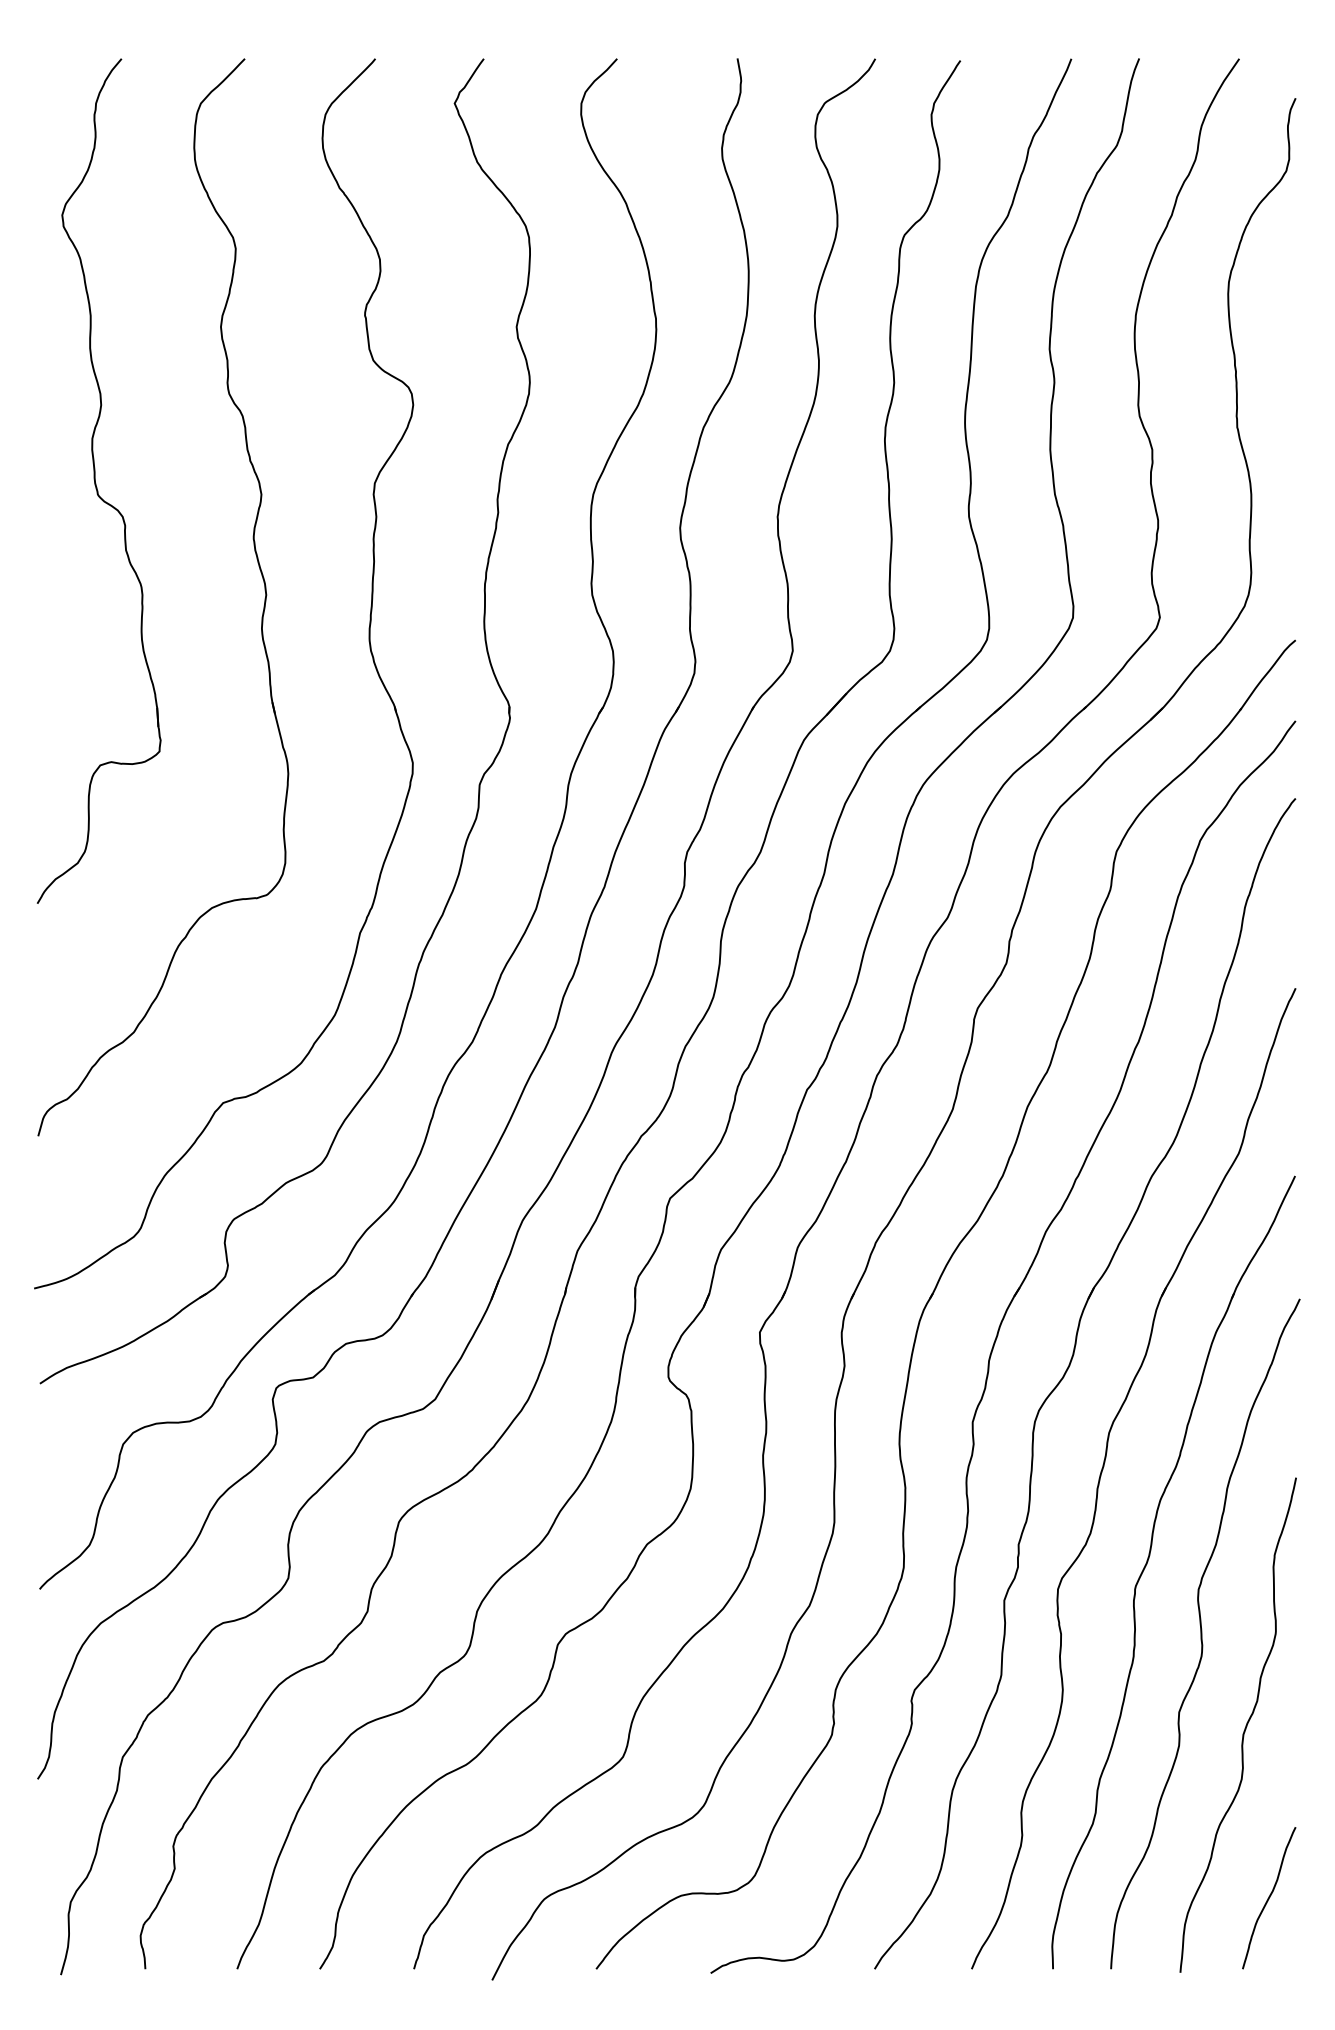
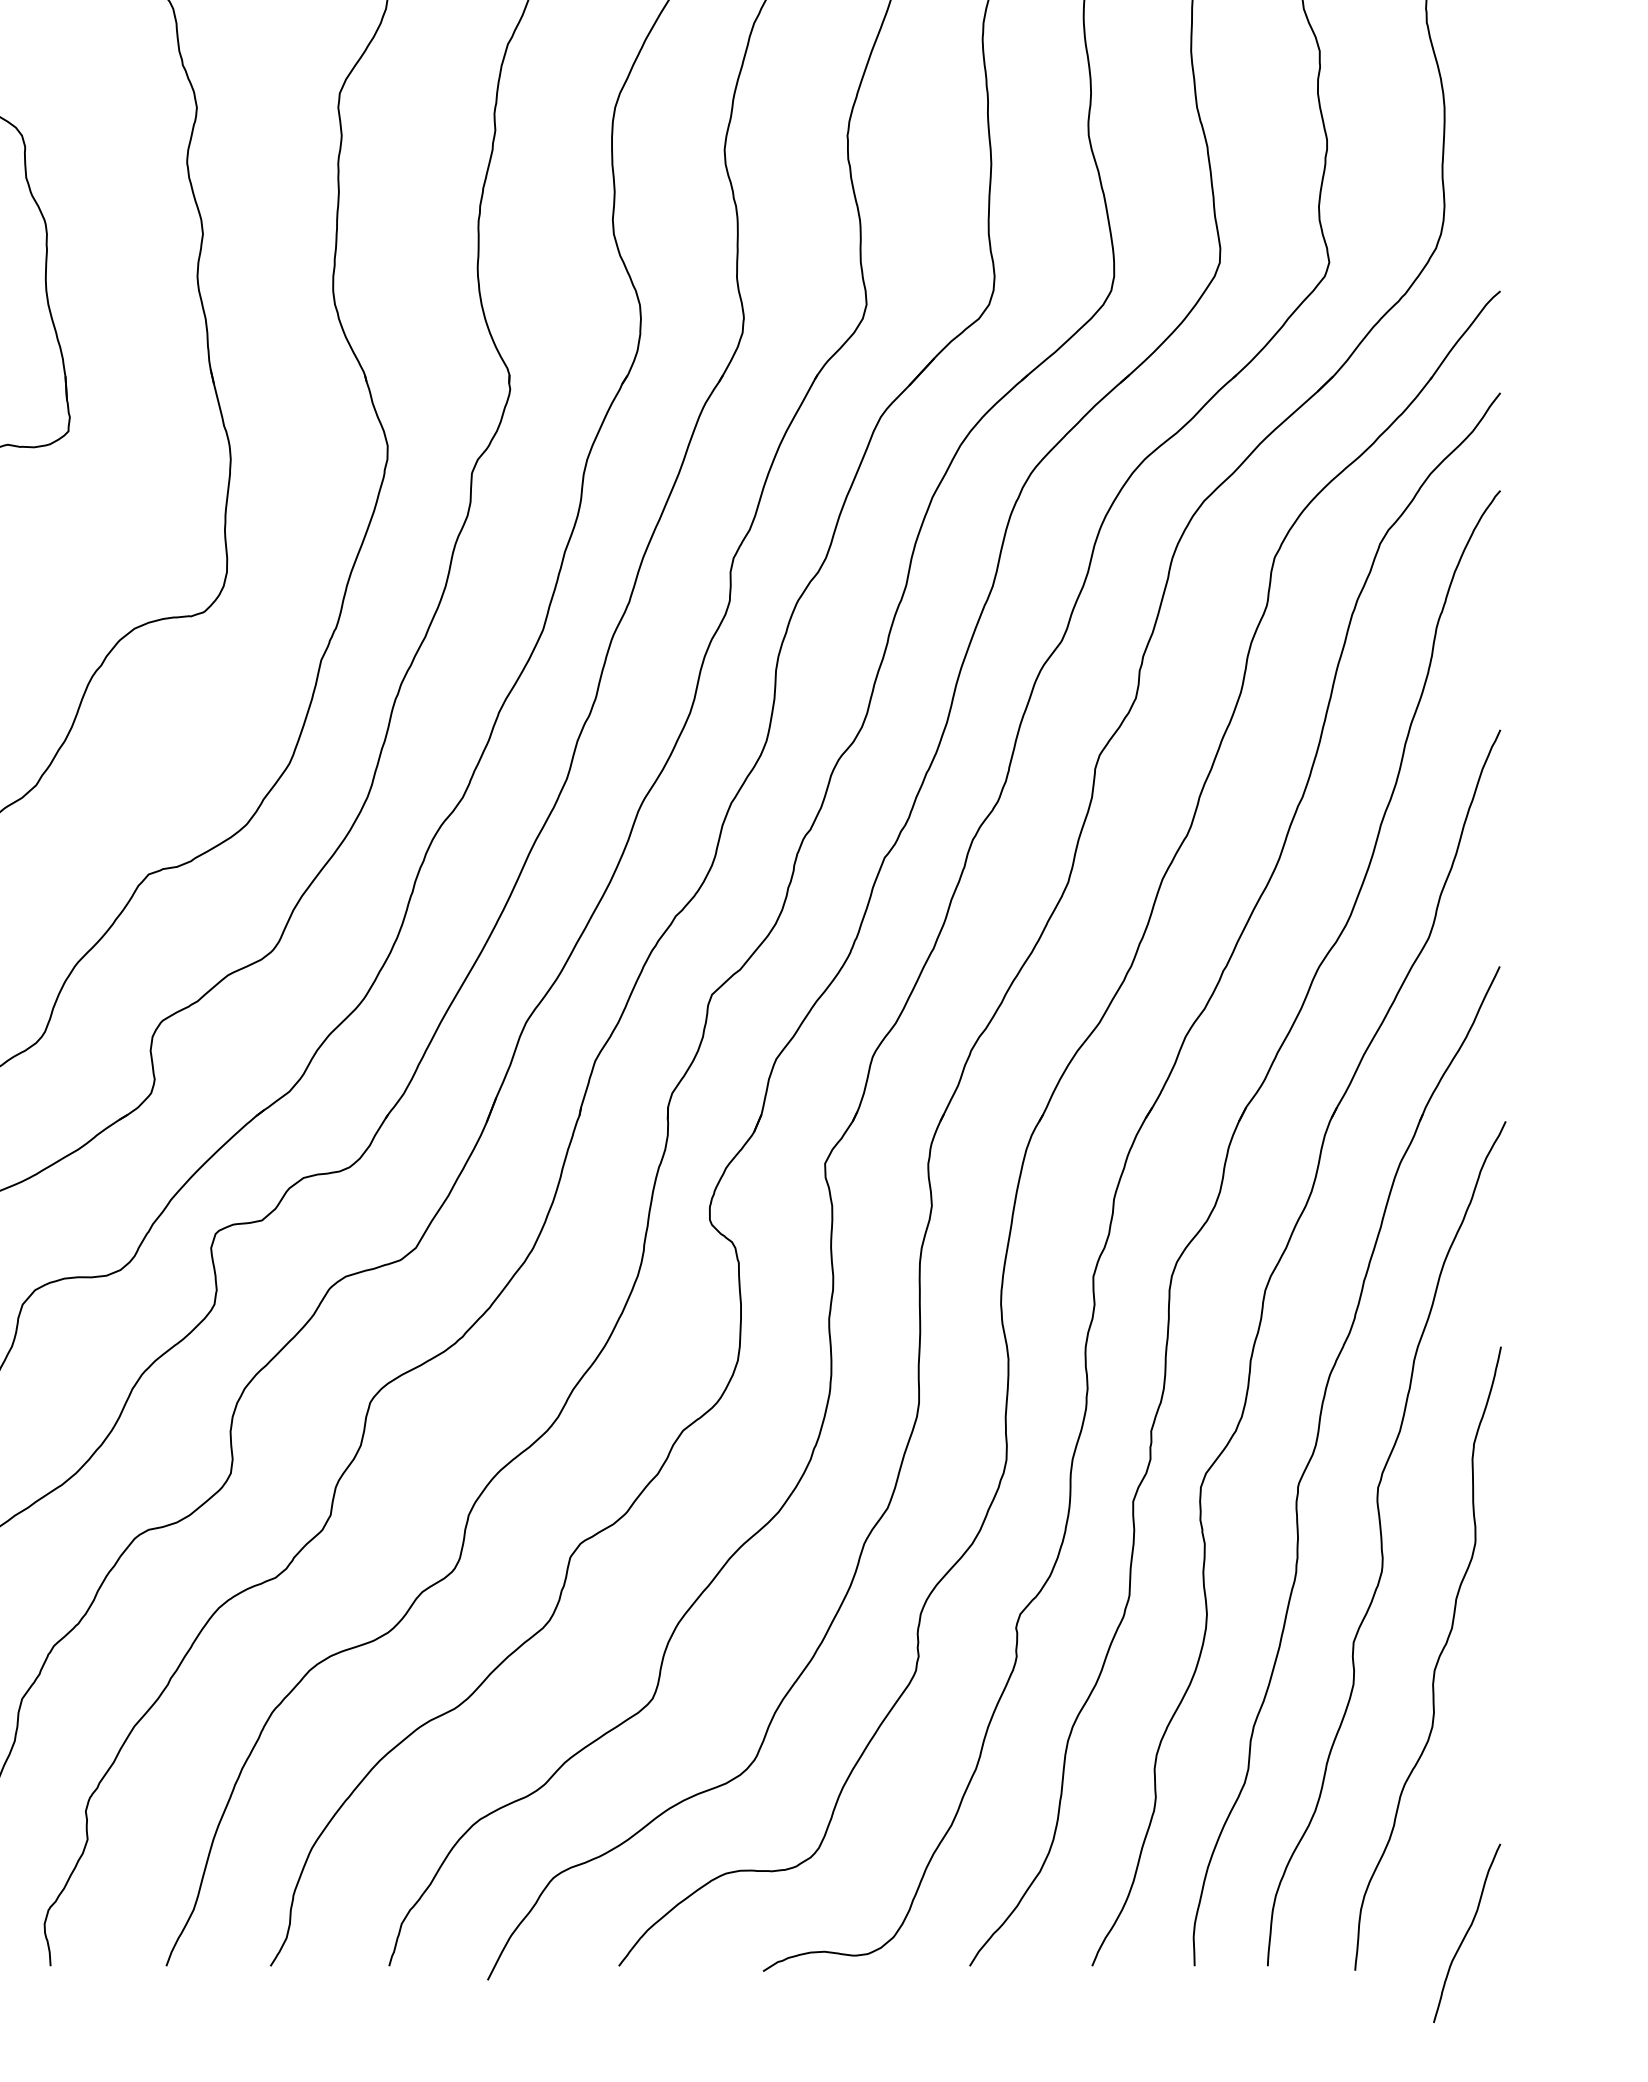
curve: (1269, 1898) -> (1467, 1933), moved

